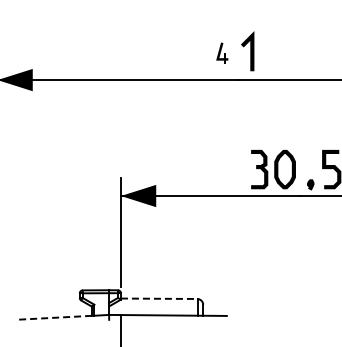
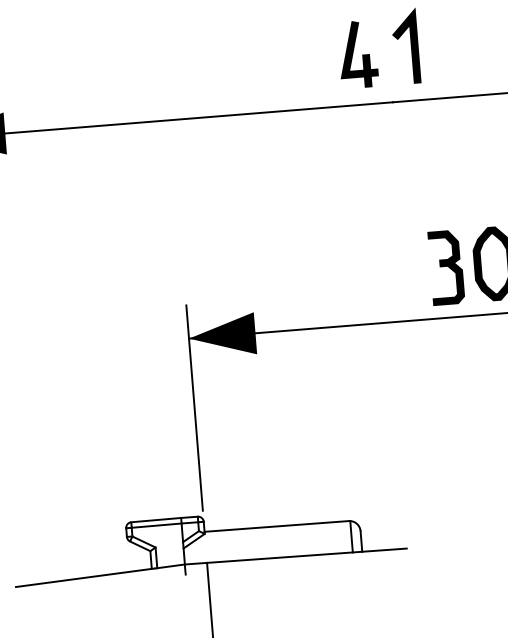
part: (222, 52) -> (358, 52), size x1.67
line: (159, 298) -> (277, 525), dashed -> solid
line: (56, 317) -> (86, 577), dashed -> solid

